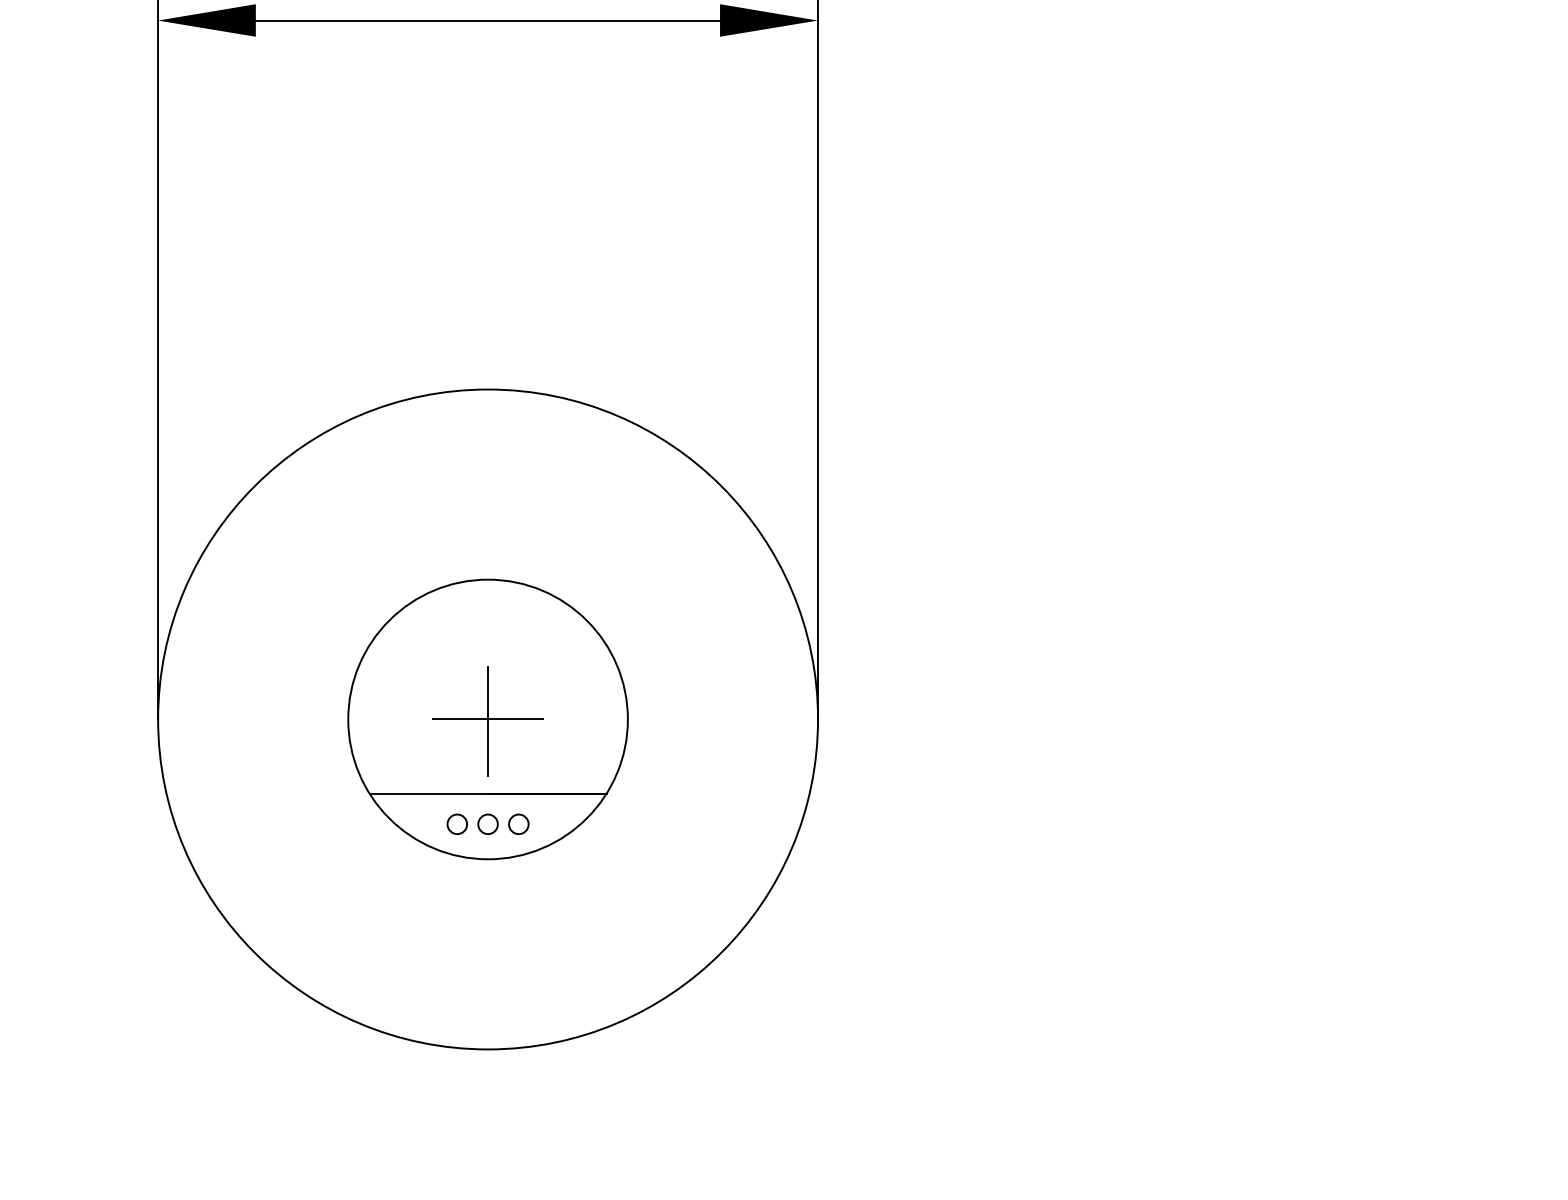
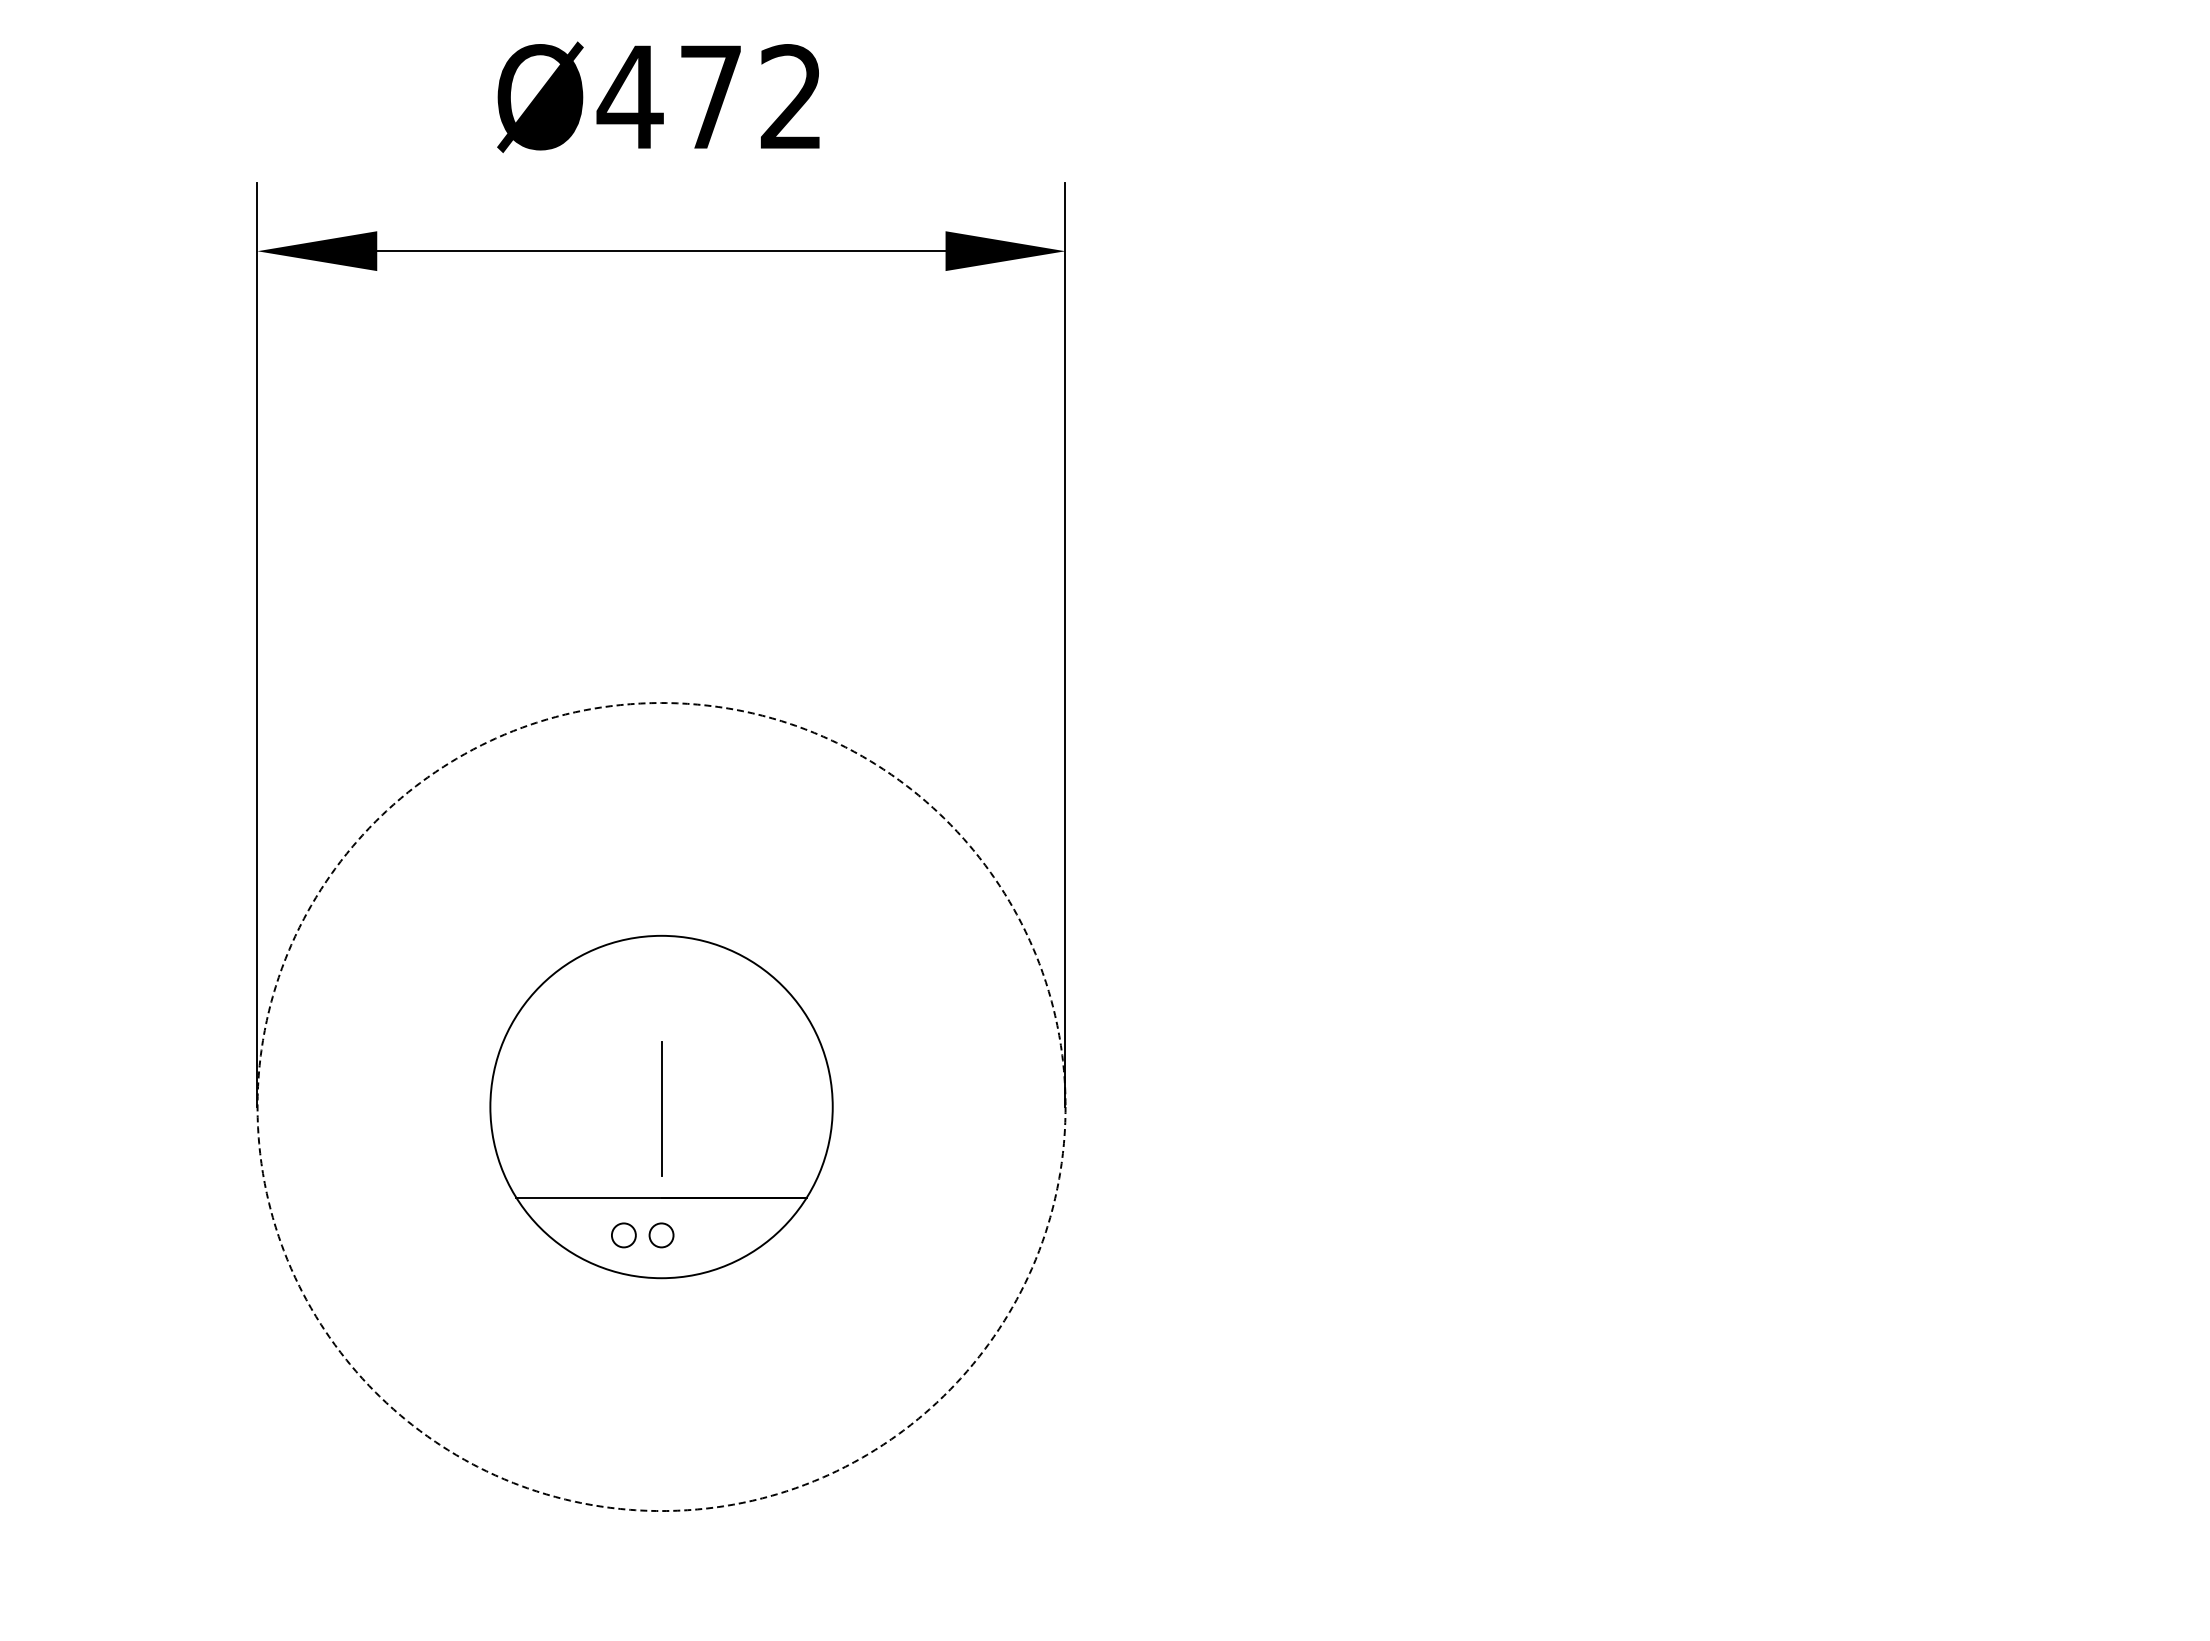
circle: (488, 719) -> (661, 1107), solid -> dashed
line: (488, 719) -> (661, 1107), removed
circle: (519, 824) -> (699, 1235), removed

